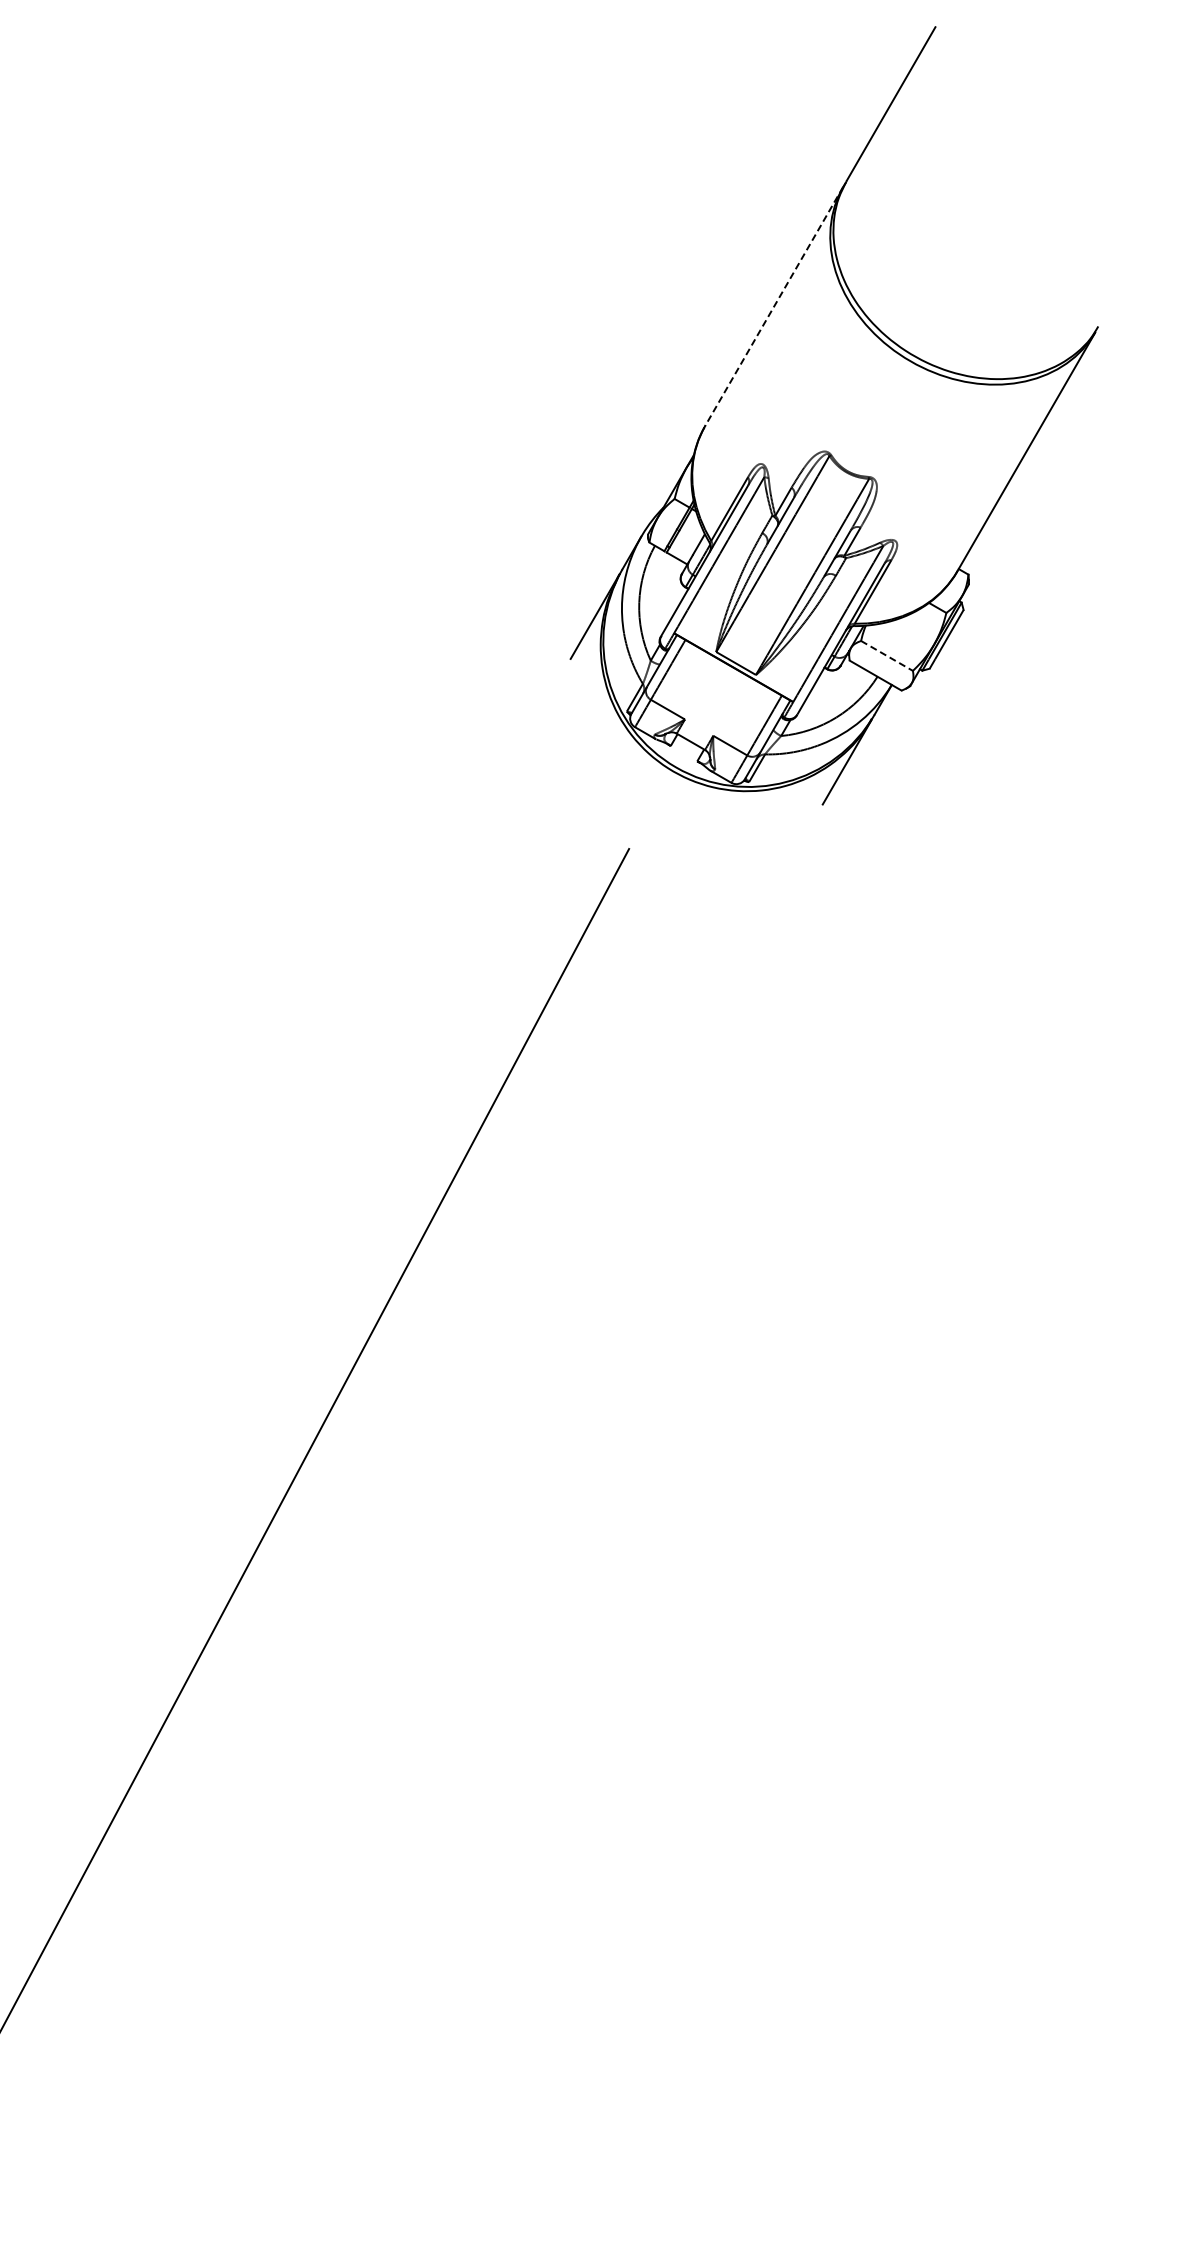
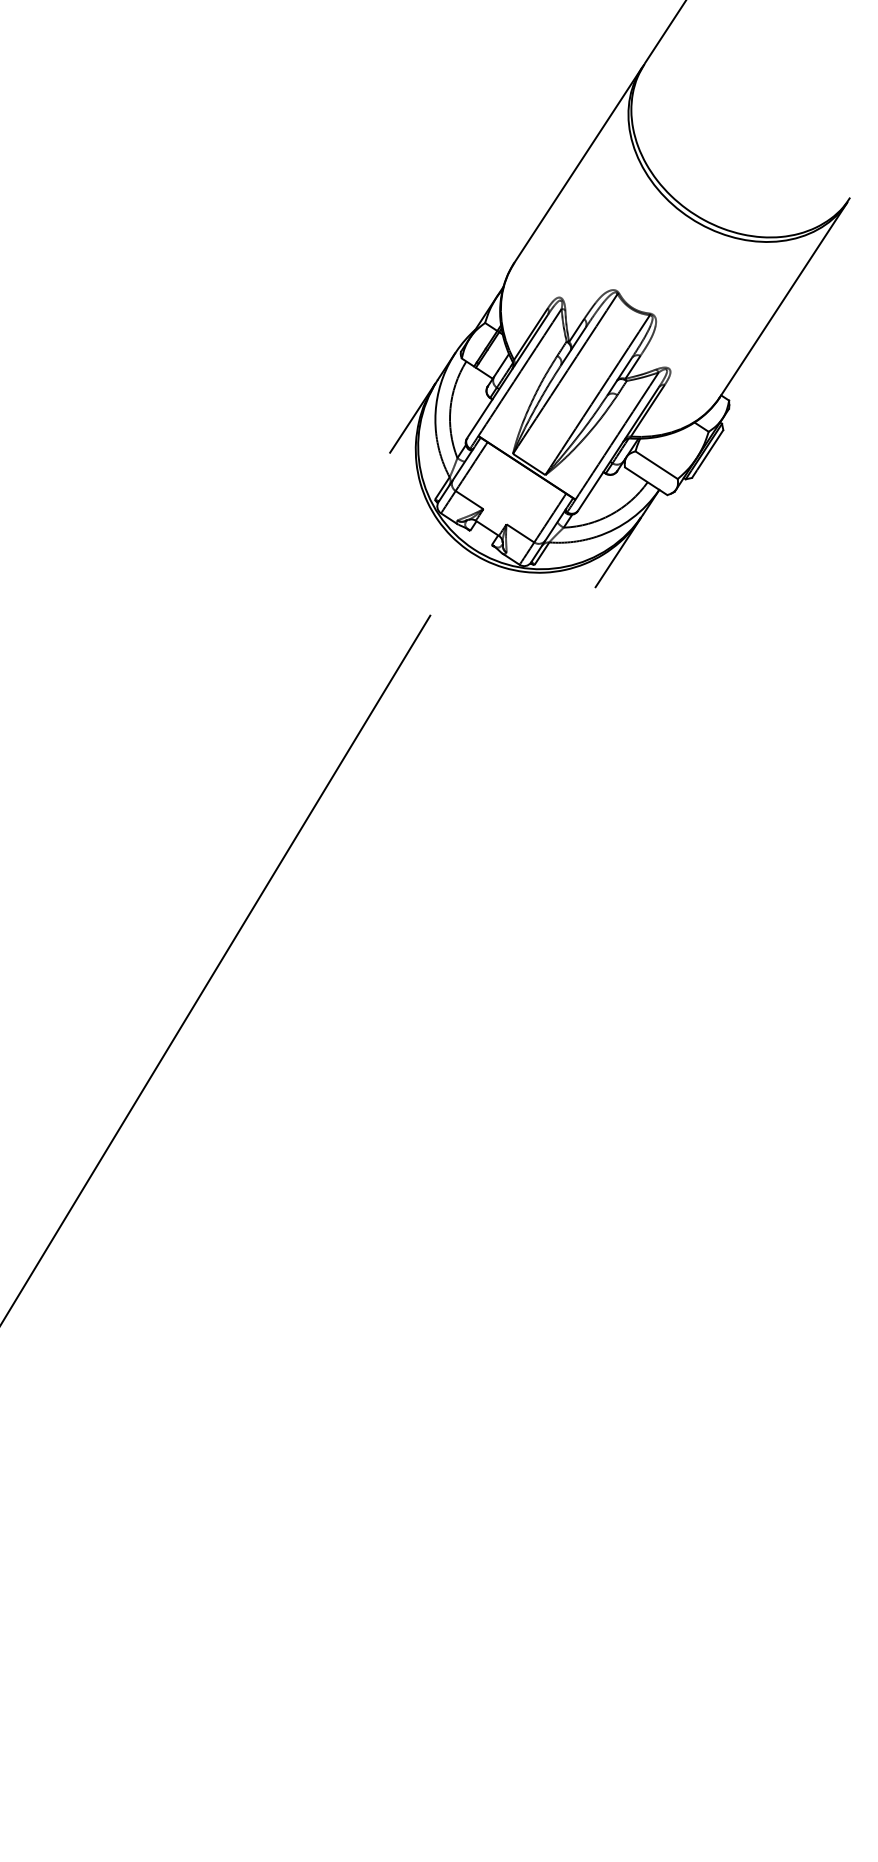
line: (773, 306) -> (577, 165), dashed -> solid
line: (887, 655) -> (657, 464), dashed -> solid

